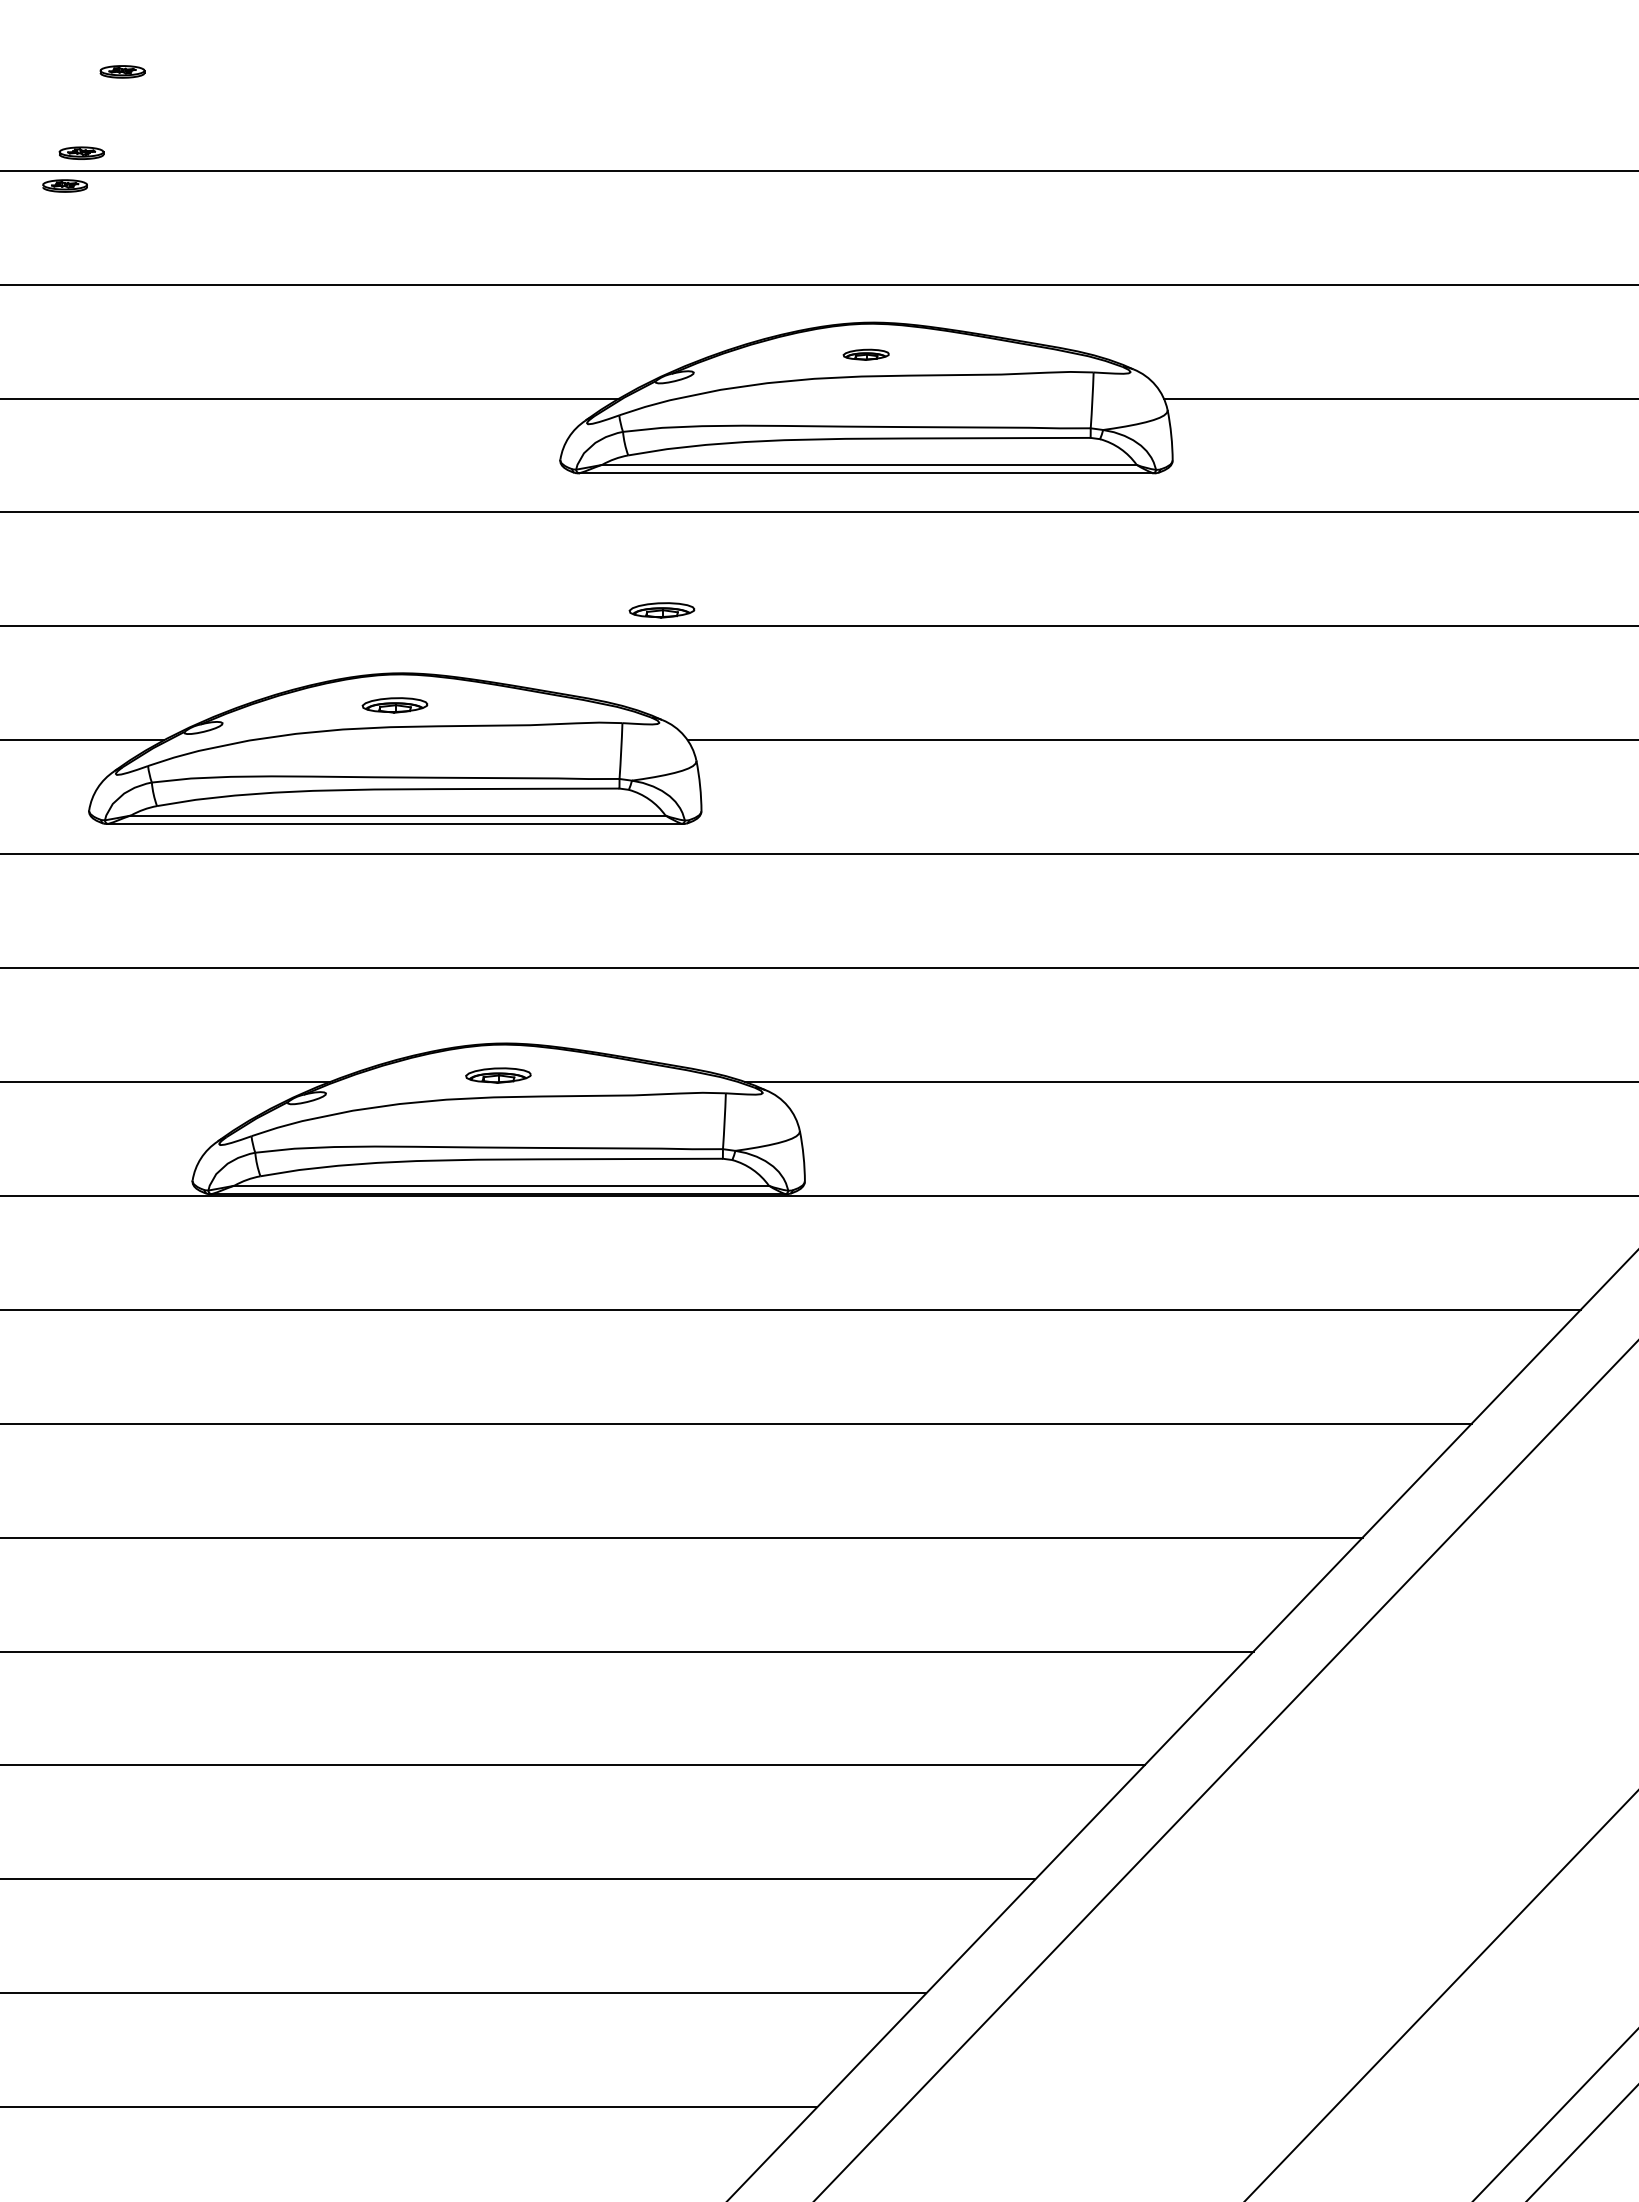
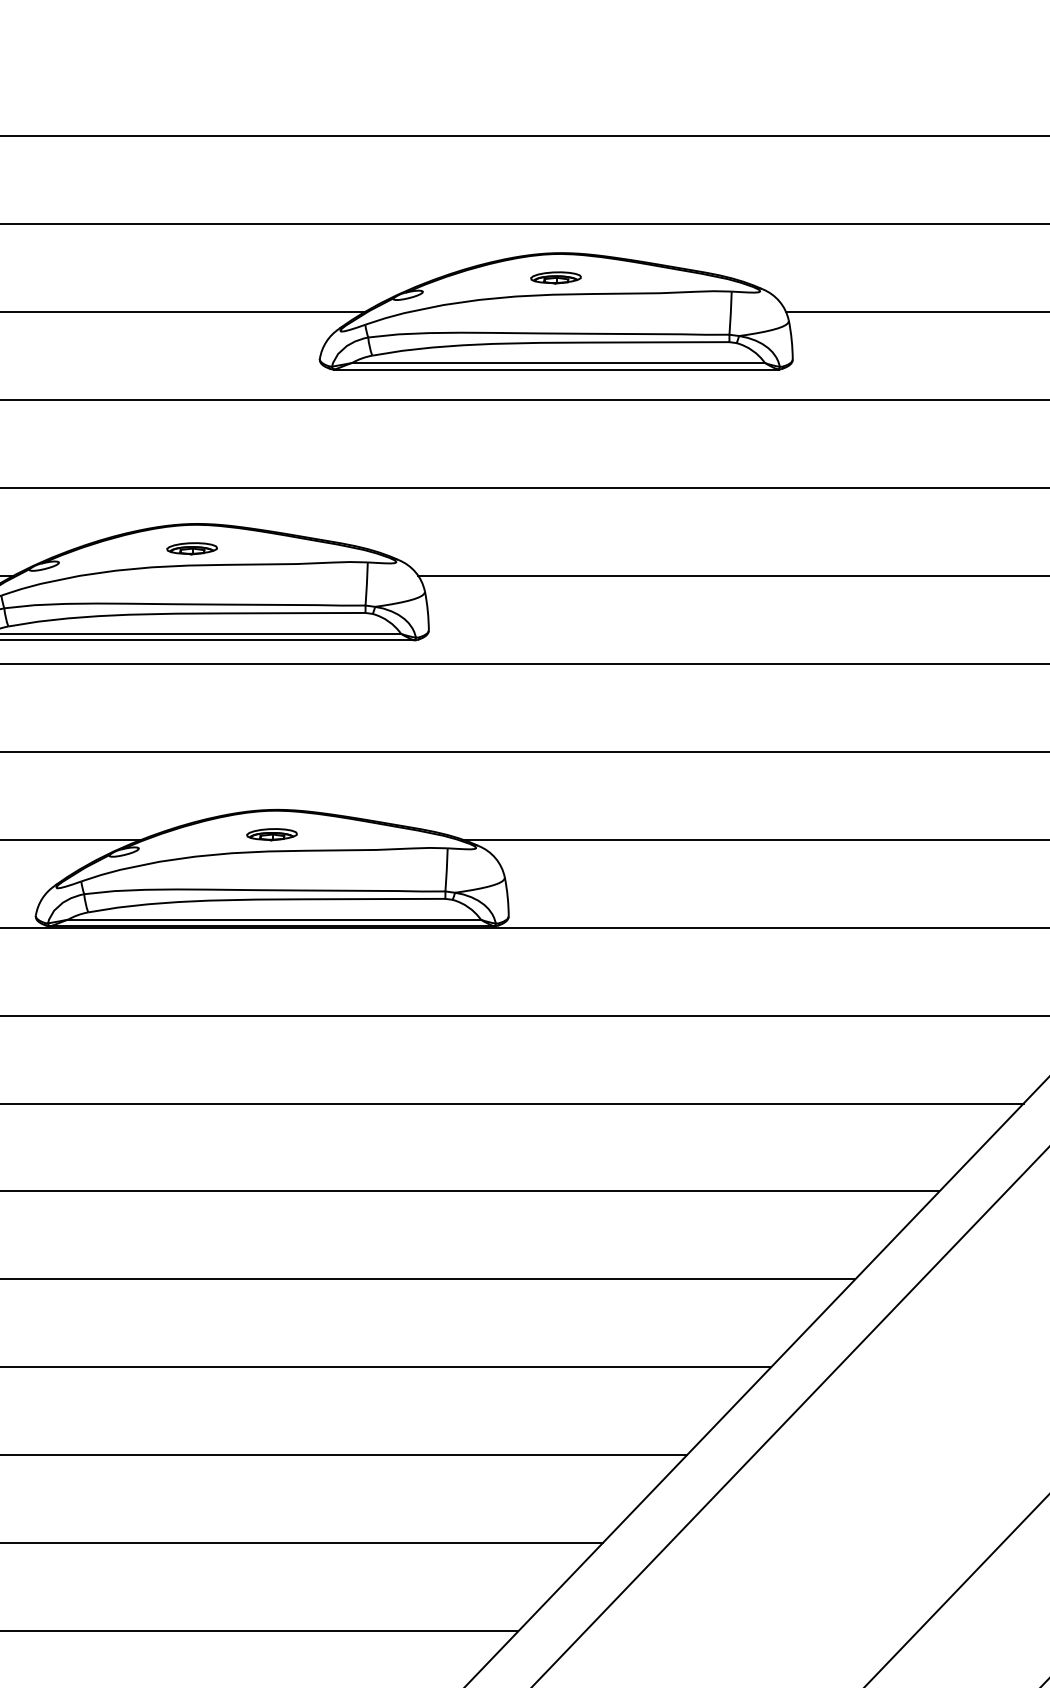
part: (866, 354) -> (556, 277), size x1.43
part: (661, 610) -> (397, 475), removed

